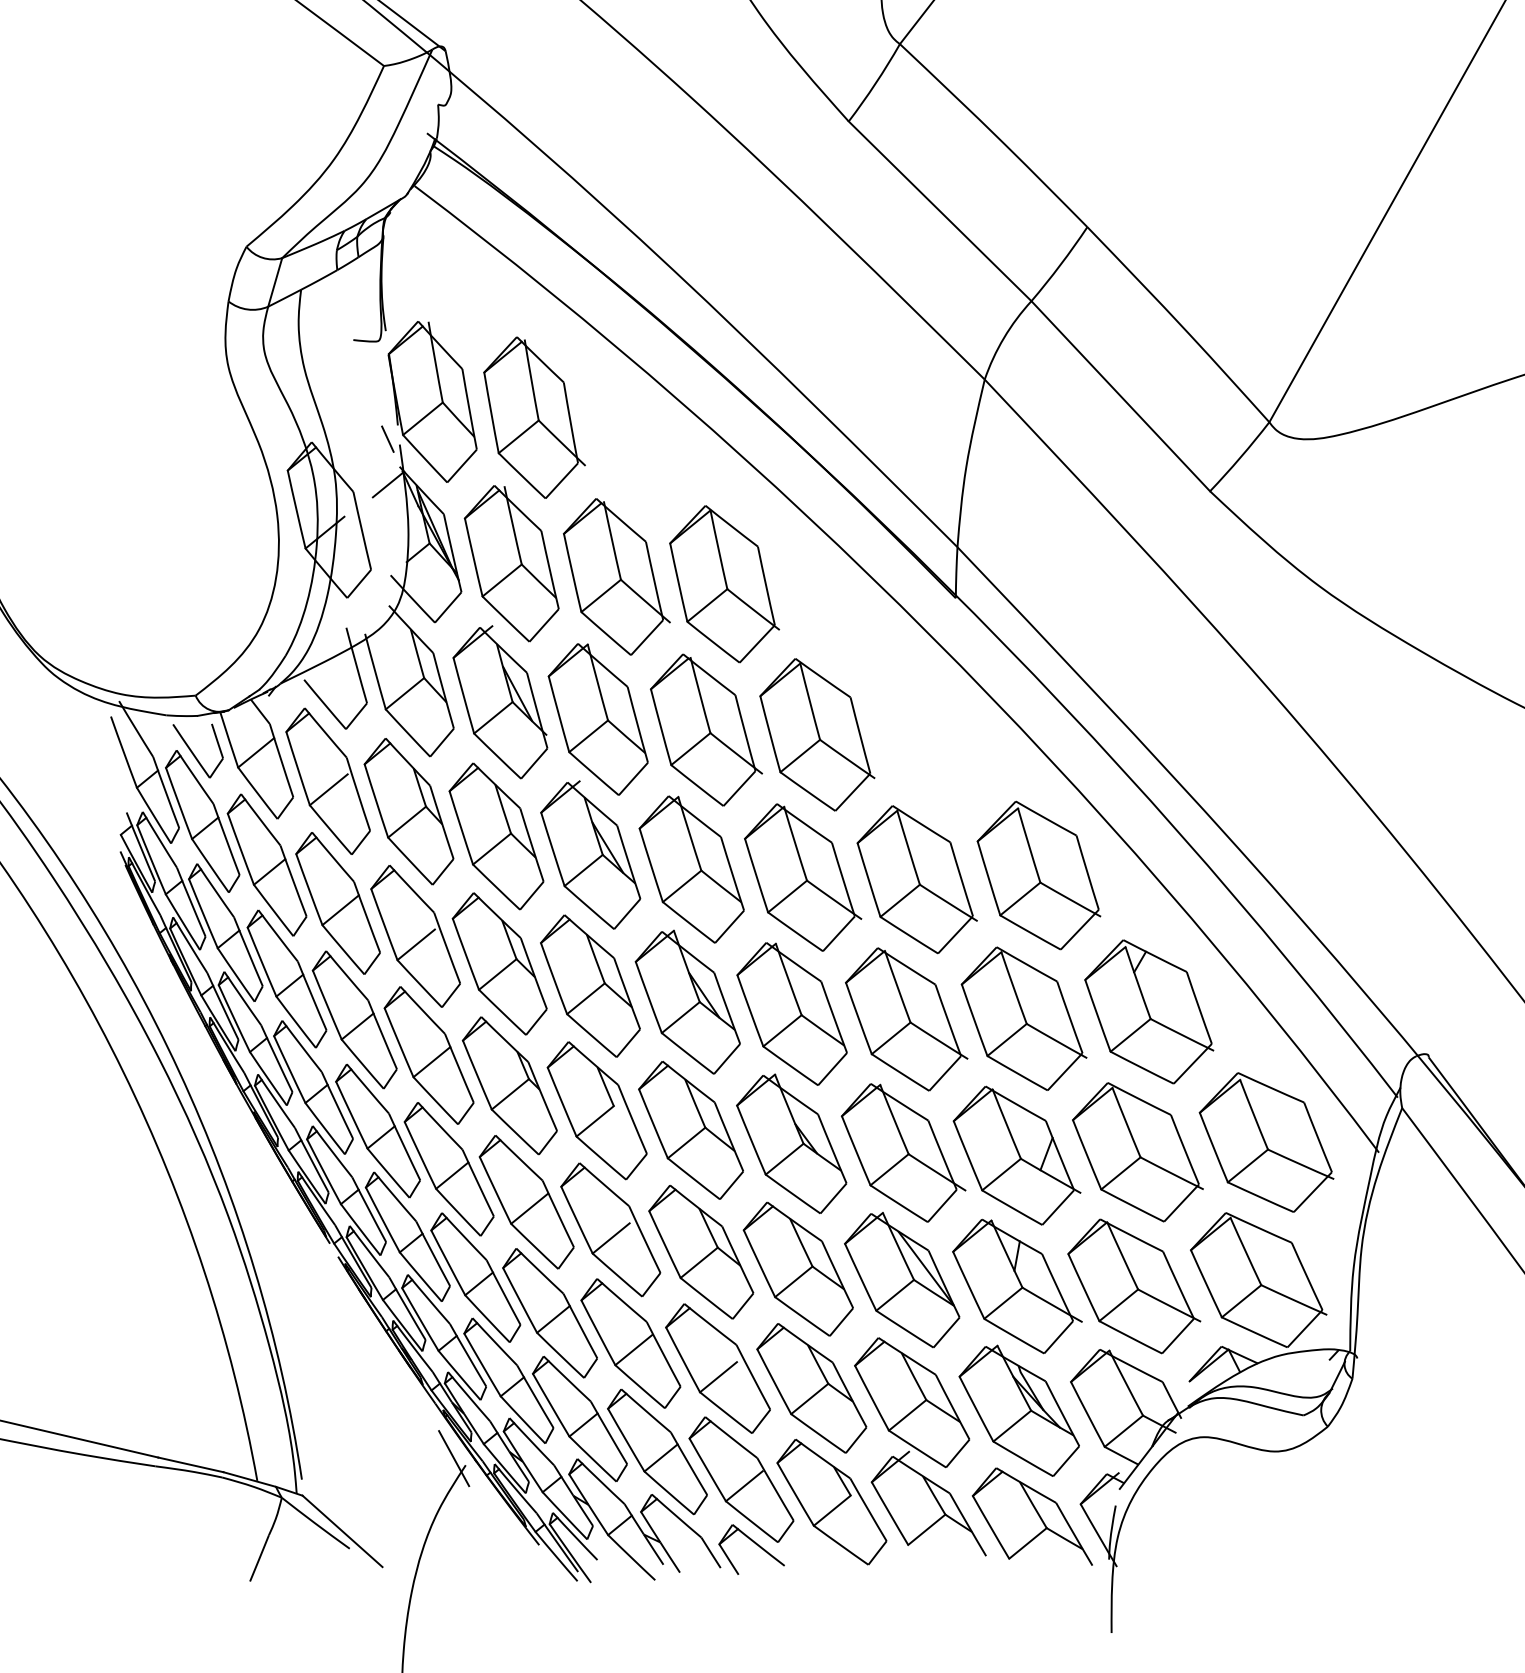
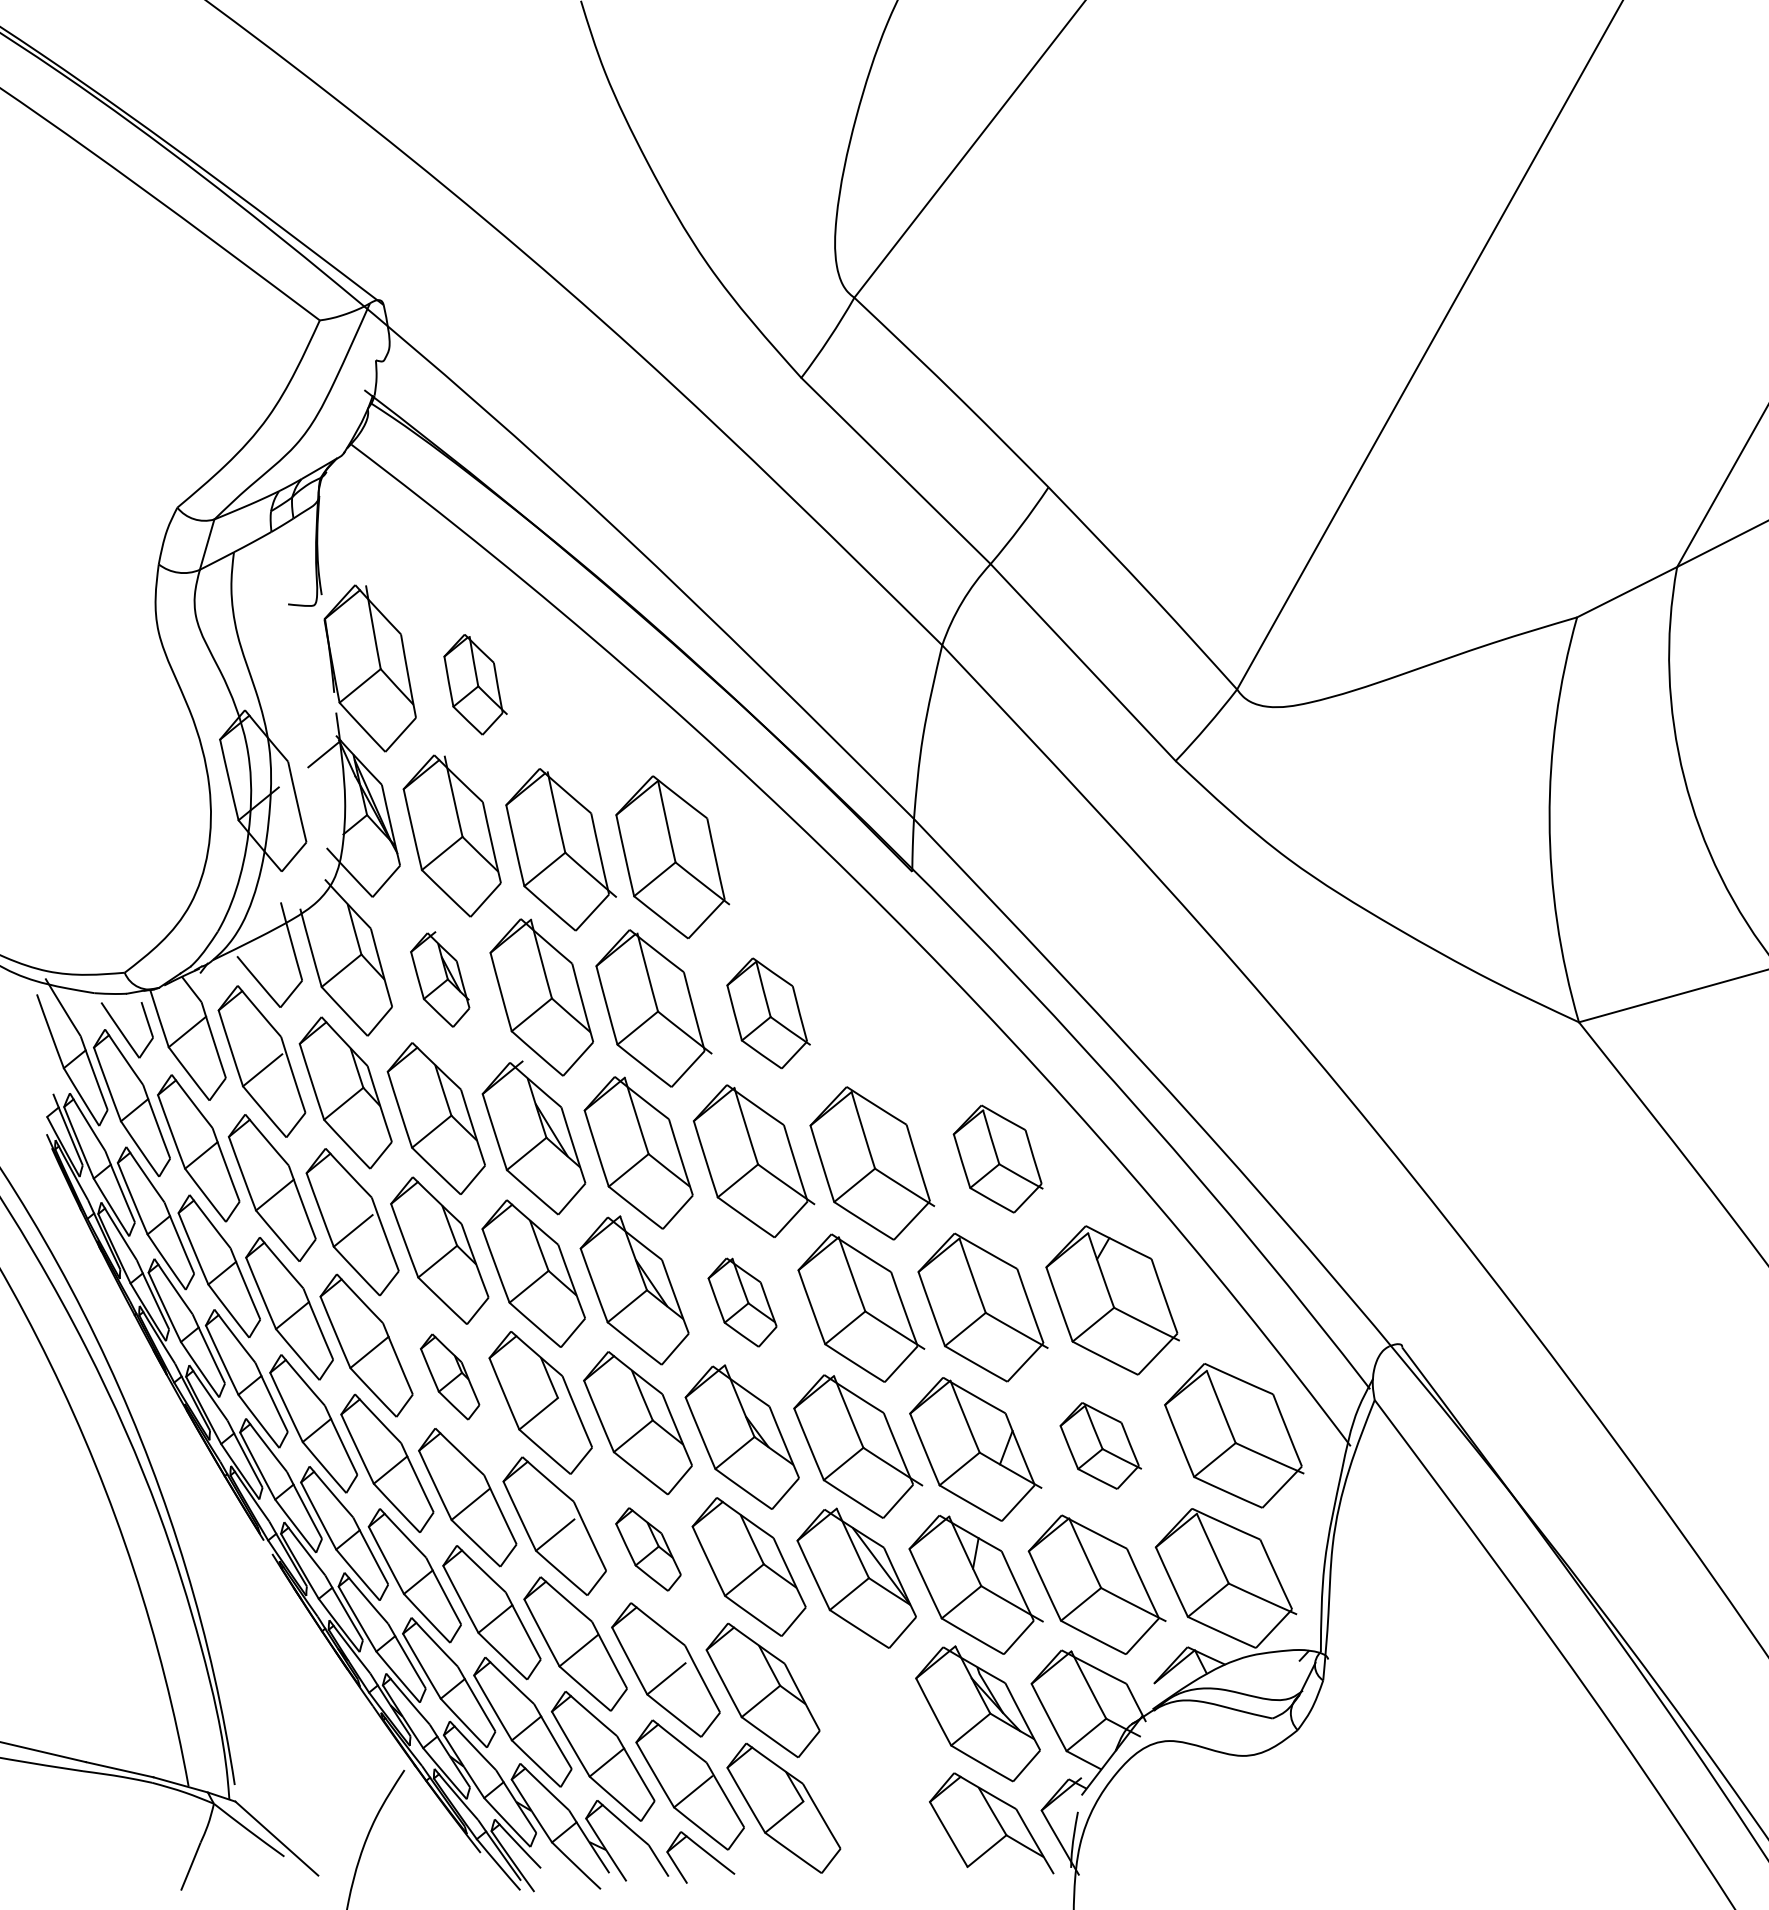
part: (534, 417) -> (475, 684), size x0.6
line: (387, 438) -> (323, 706), removed
part: (499, 702) -> (439, 979), size x0.6
part: (817, 734) -> (768, 1013), size x0.7
part: (1038, 874) -> (997, 1158), size x0.7
part: (791, 1013) -> (742, 1302), size x0.6
part: (509, 1085) -> (449, 1376), size x0.6
part: (1137, 1151) -> (1100, 1445), size x0.6
part: (701, 1252) -> (648, 1549), size x0.6
part: (920, 1446) -> (875, 1750), removed
line: (454, 1457) -> (392, 1762), removed

